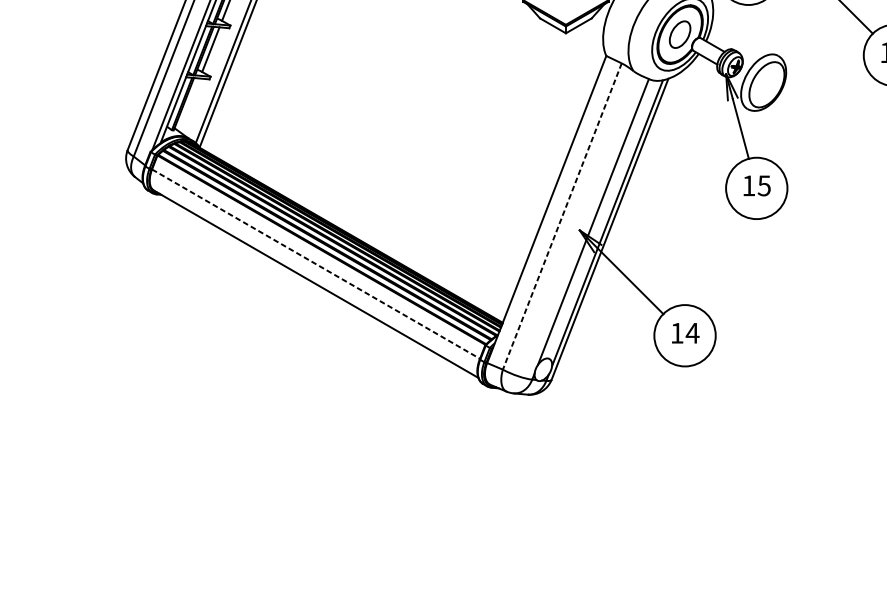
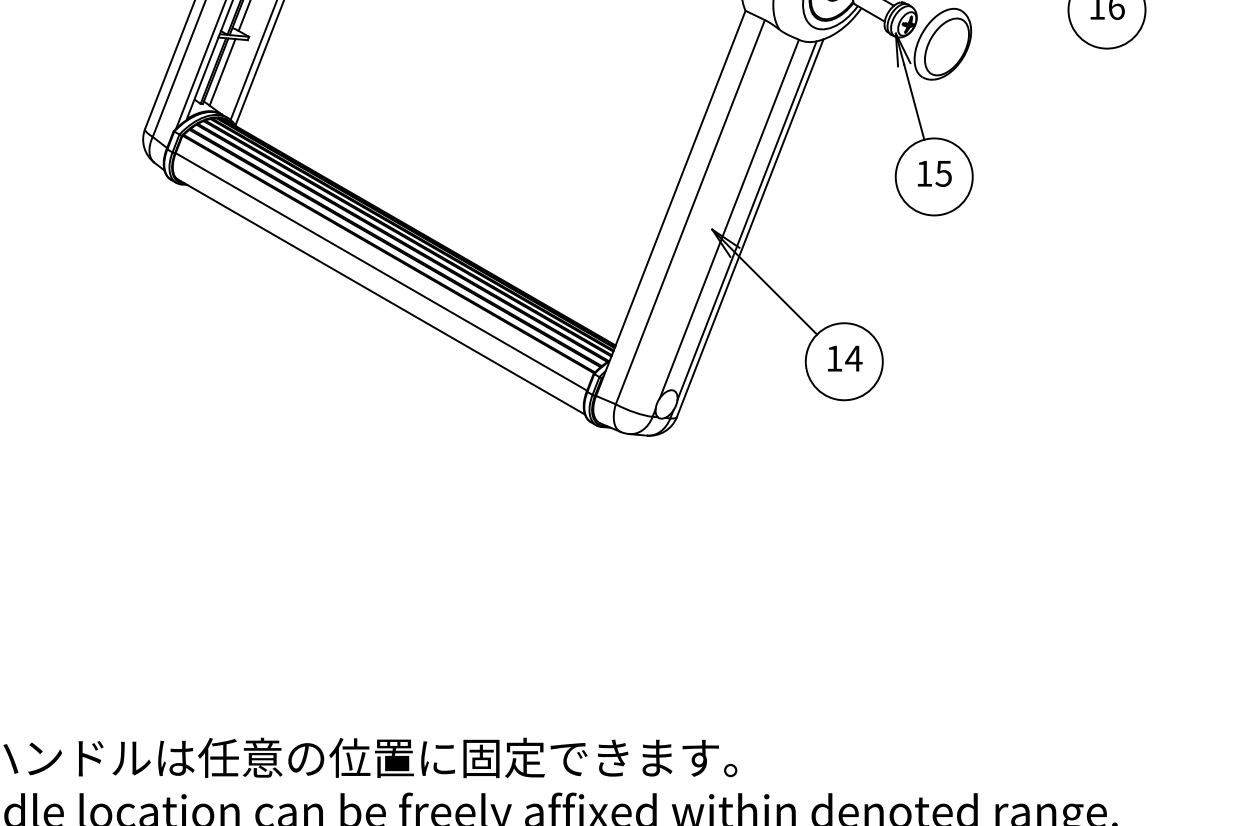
line: (189, 105) -> (222, 72), added
line: (562, 216) -> (690, 212), dashed -> solid
line: (316, 263) -> (381, 271), dashed -> solid

